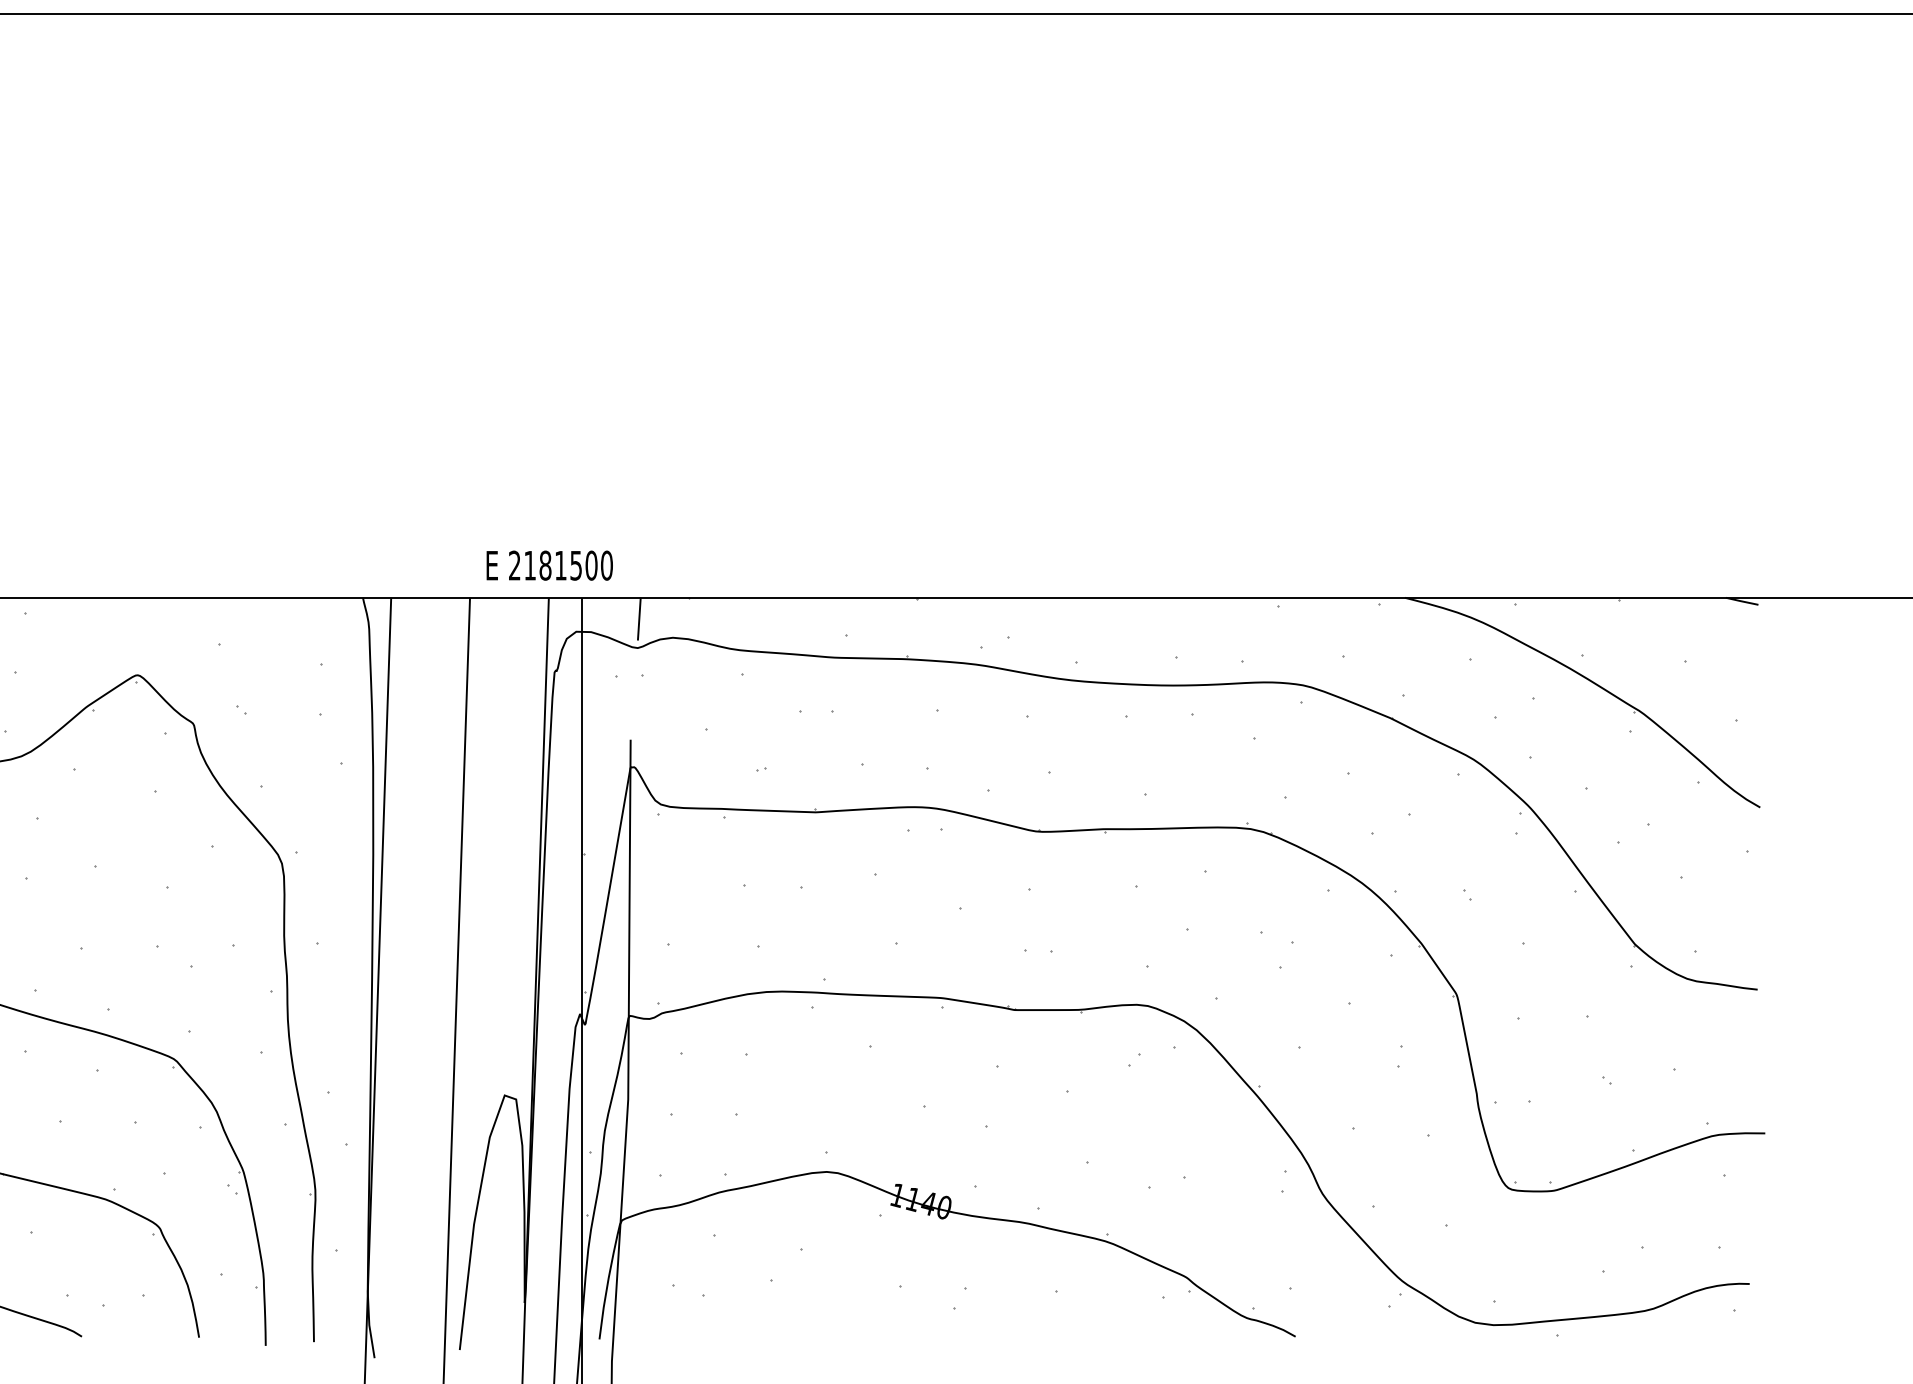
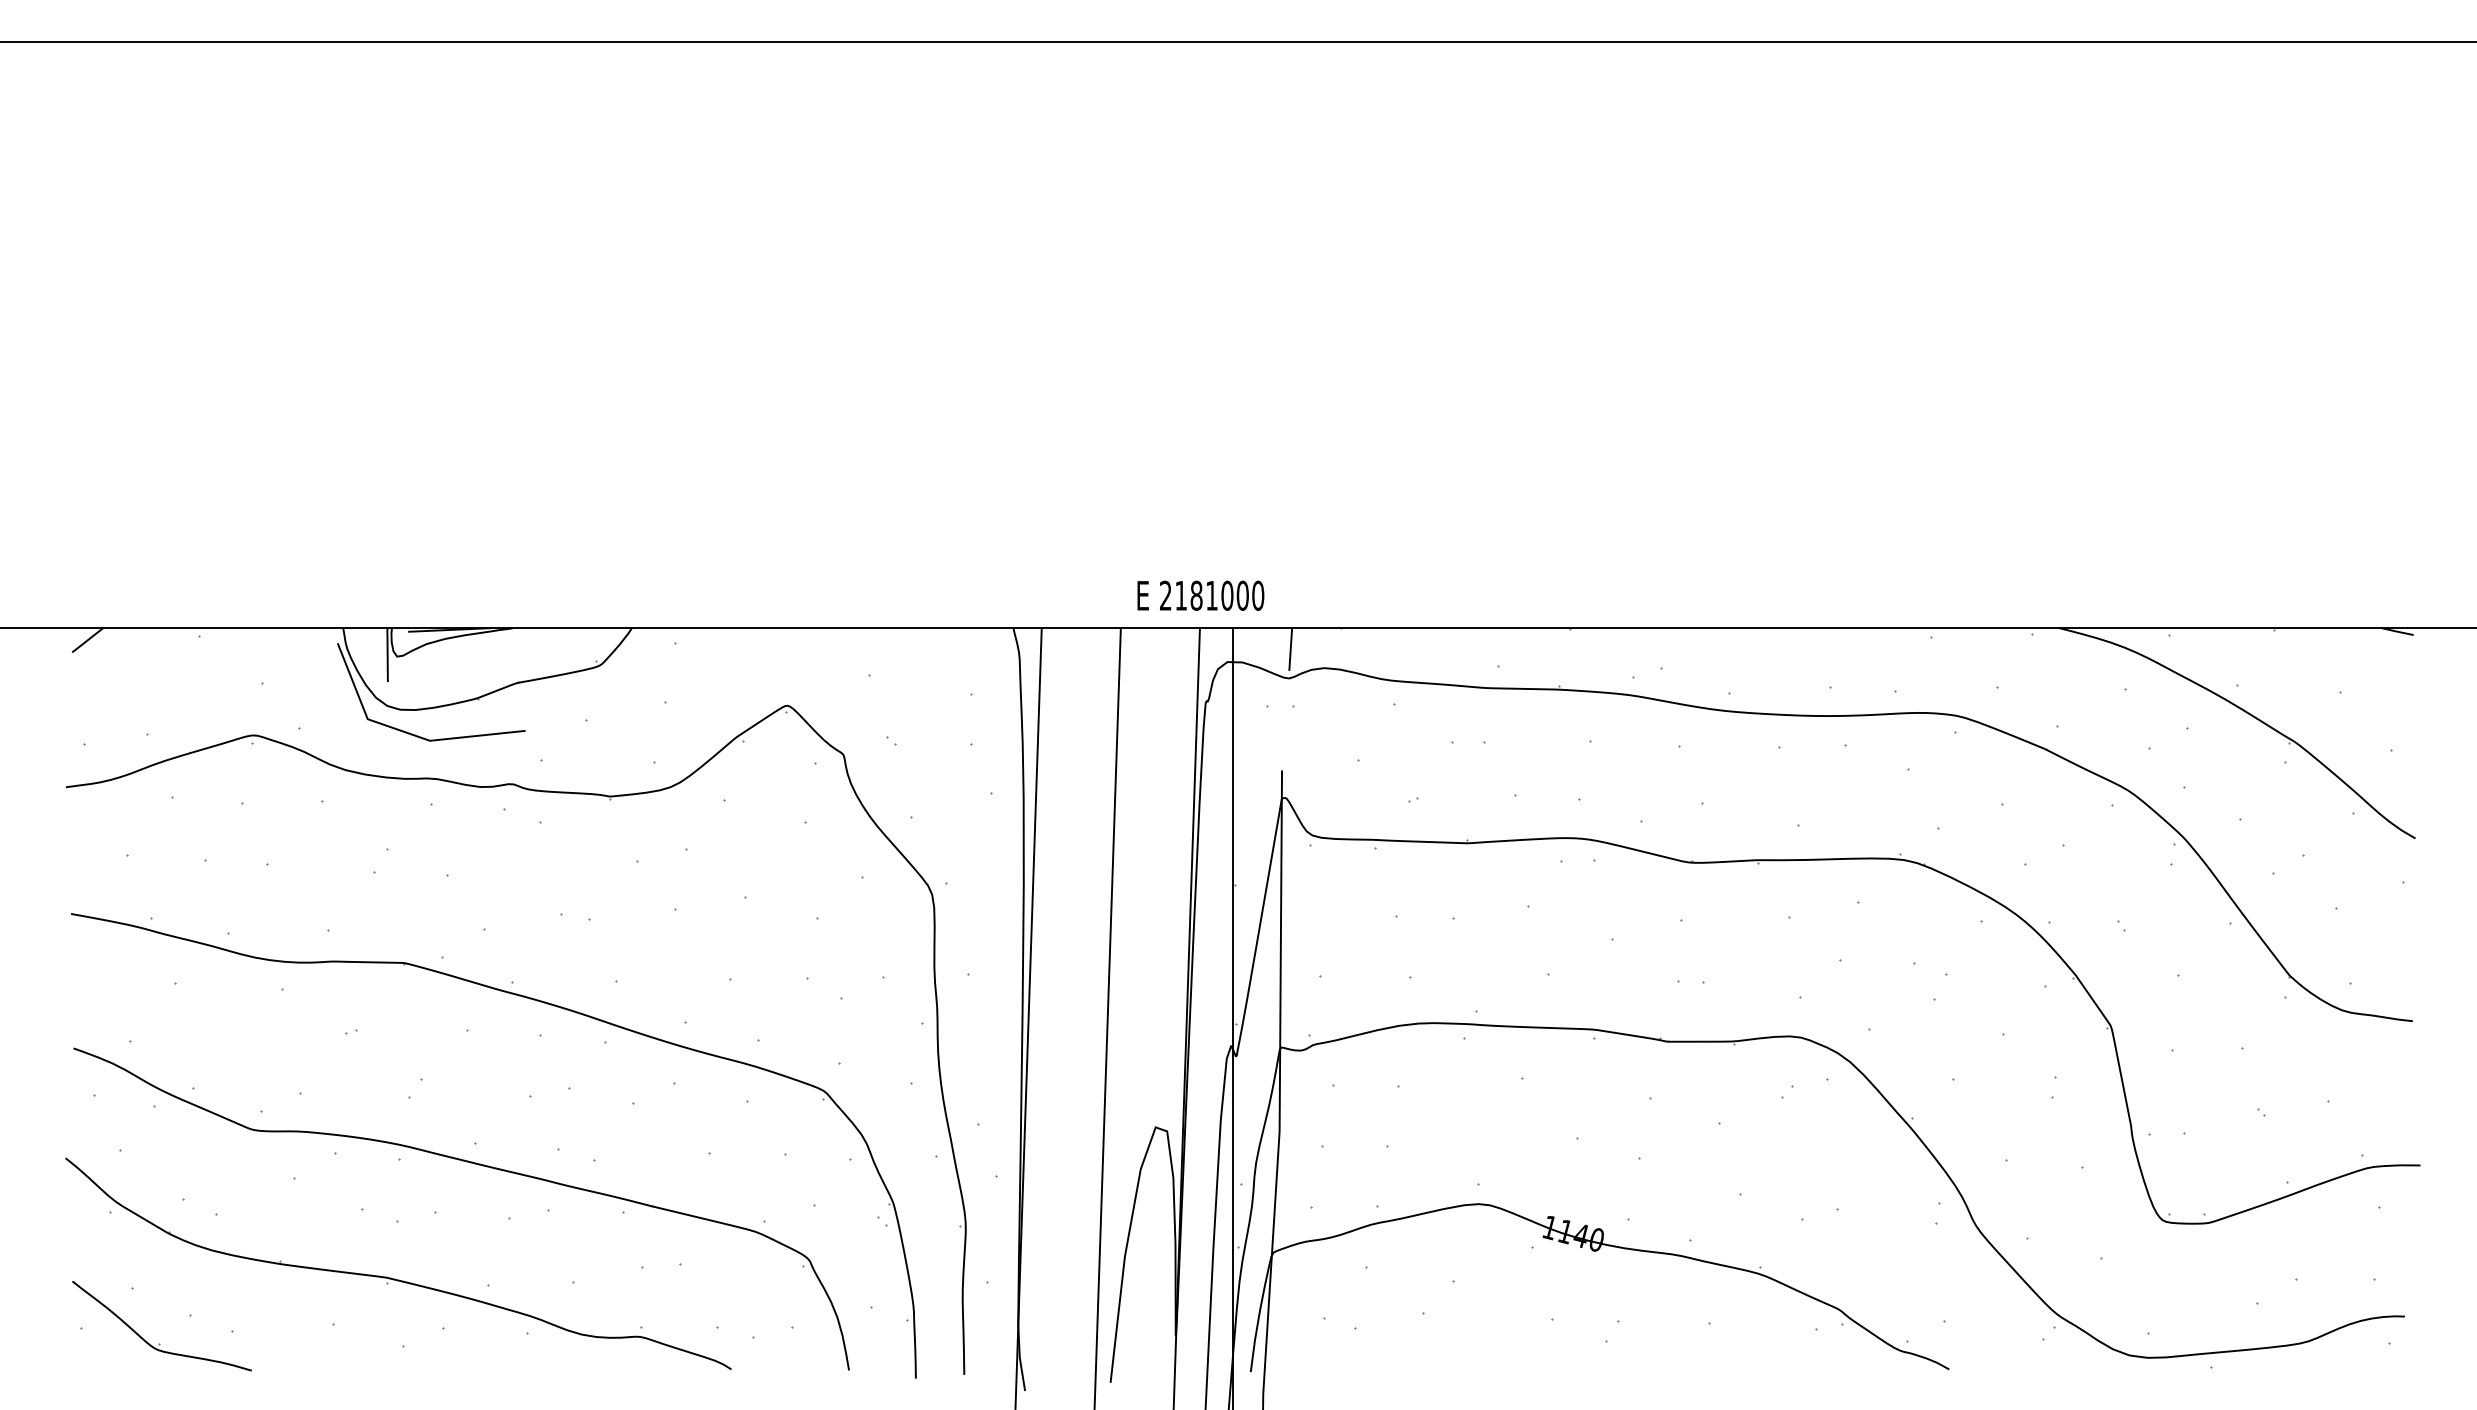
text: (576, 565) -> (1227, 595), 2181500 -> 2181000

